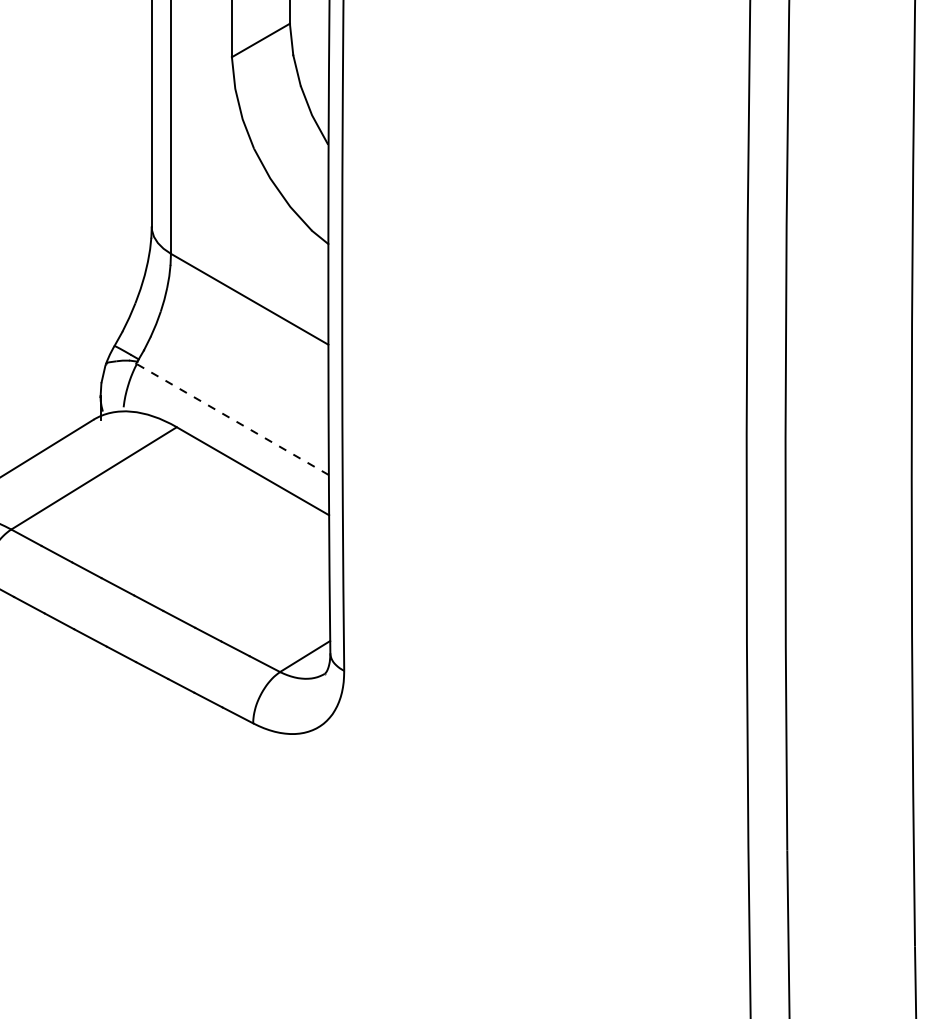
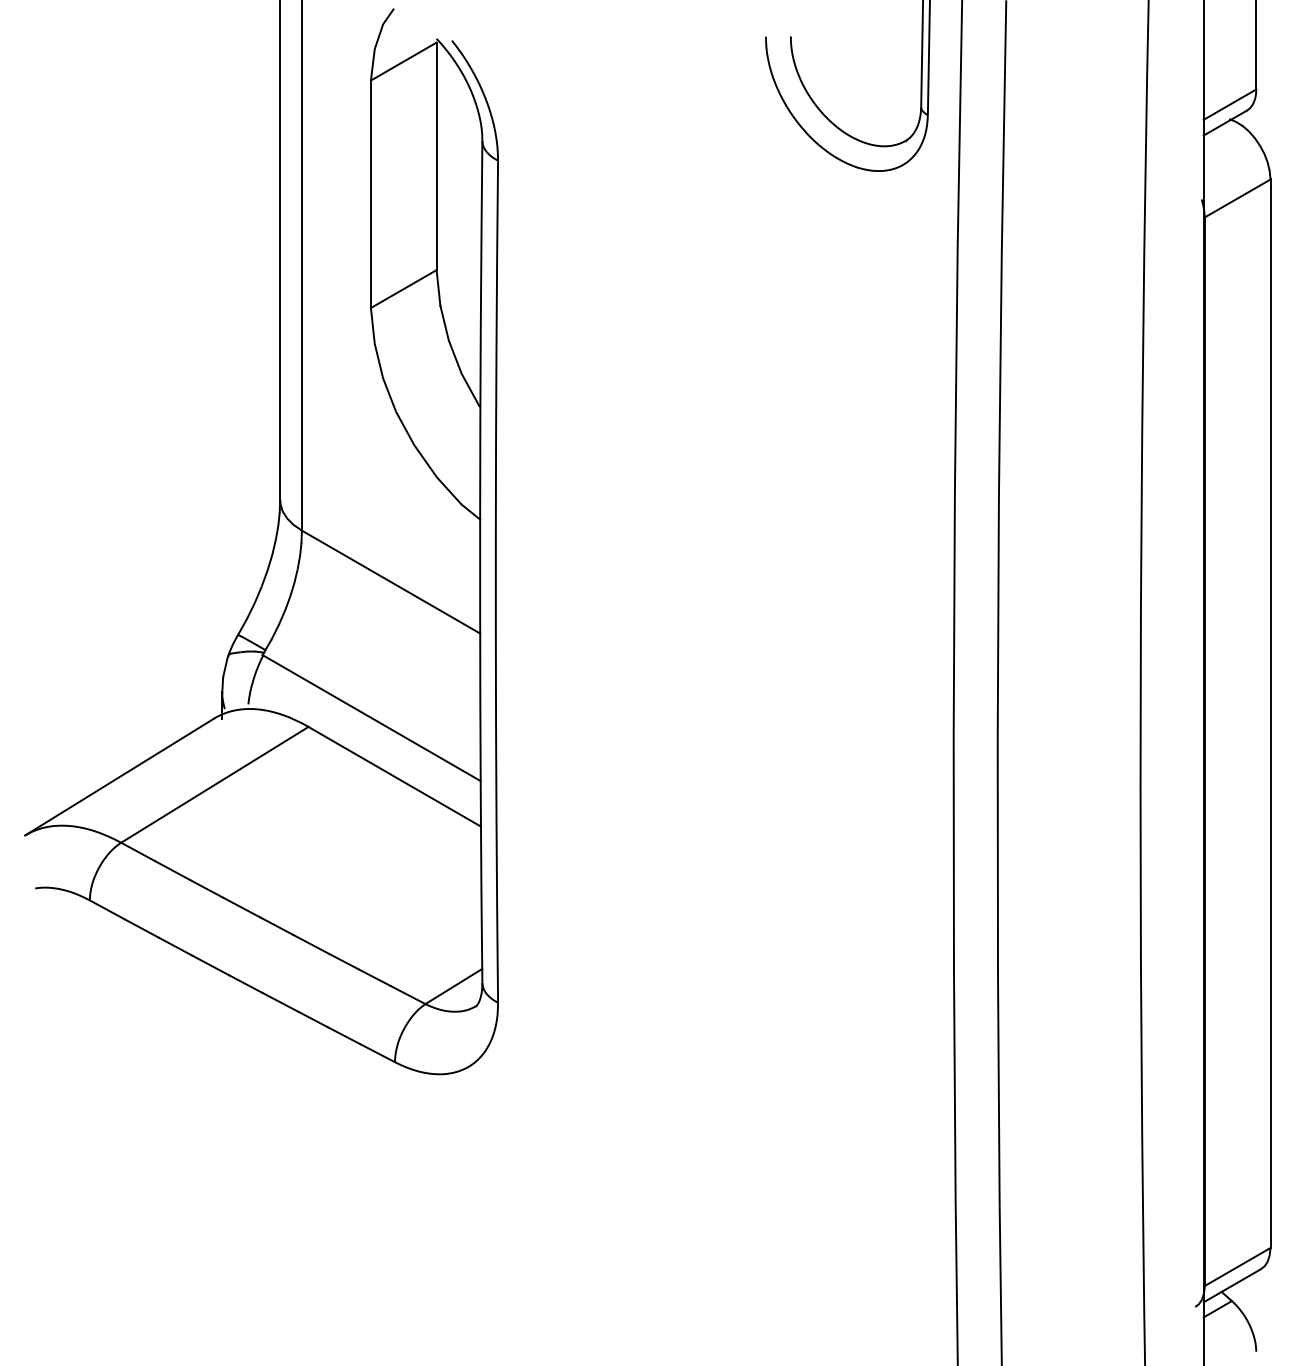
line: (232, 419) -> (371, 718), dashed -> solid

